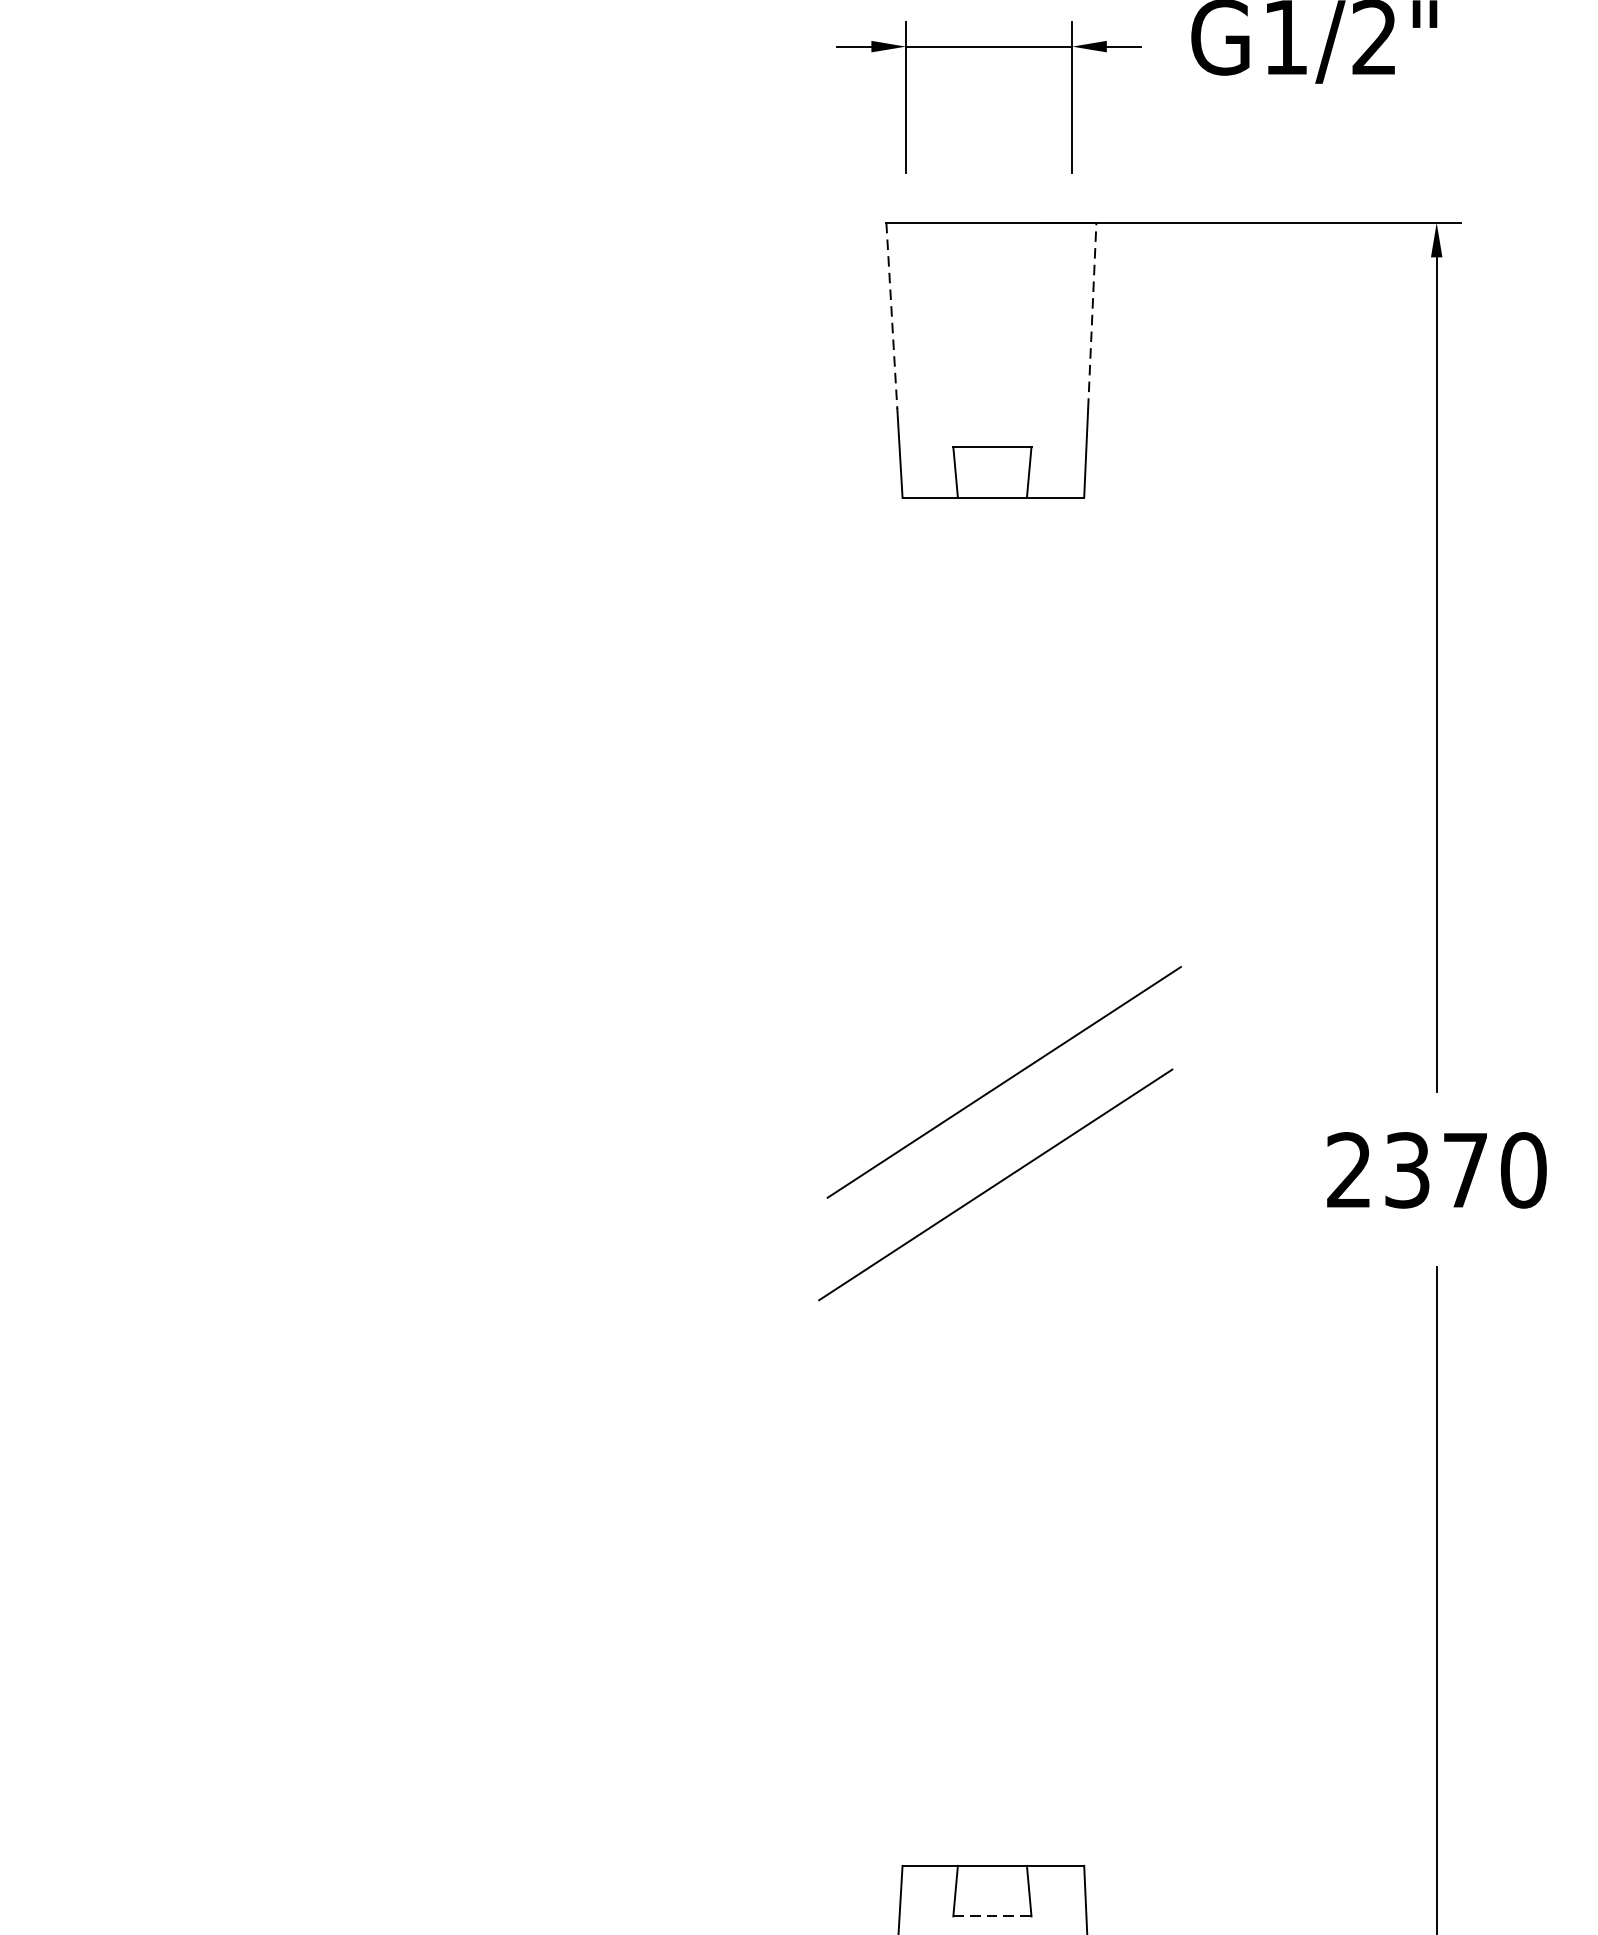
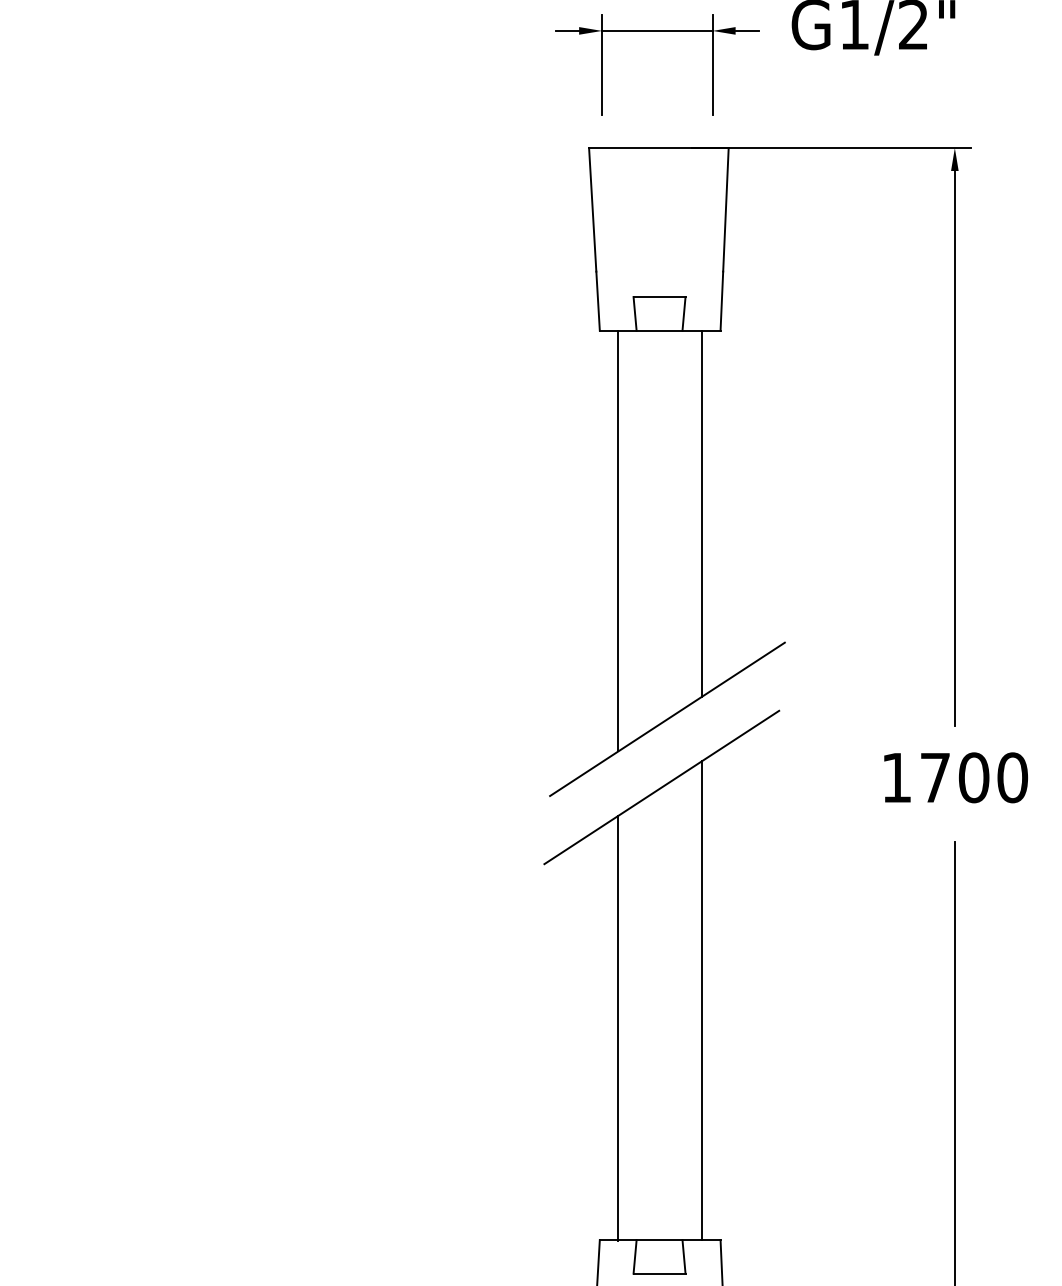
line: (891, 315) -> (592, 209), dashed -> solid
line: (1091, 315) -> (725, 209), dashed -> solid
line: (1057, 772) -> (702, 513), added
line: (930, 813) -> (618, 540), added
text: (1407, 1169) -> (935, 777), 2370 -> 1700
line: (1057, 1505) -> (702, 1000), added
line: (930, 1547) -> (618, 1028), added
line: (992, 1916) -> (659, 1273), dashed -> solid

